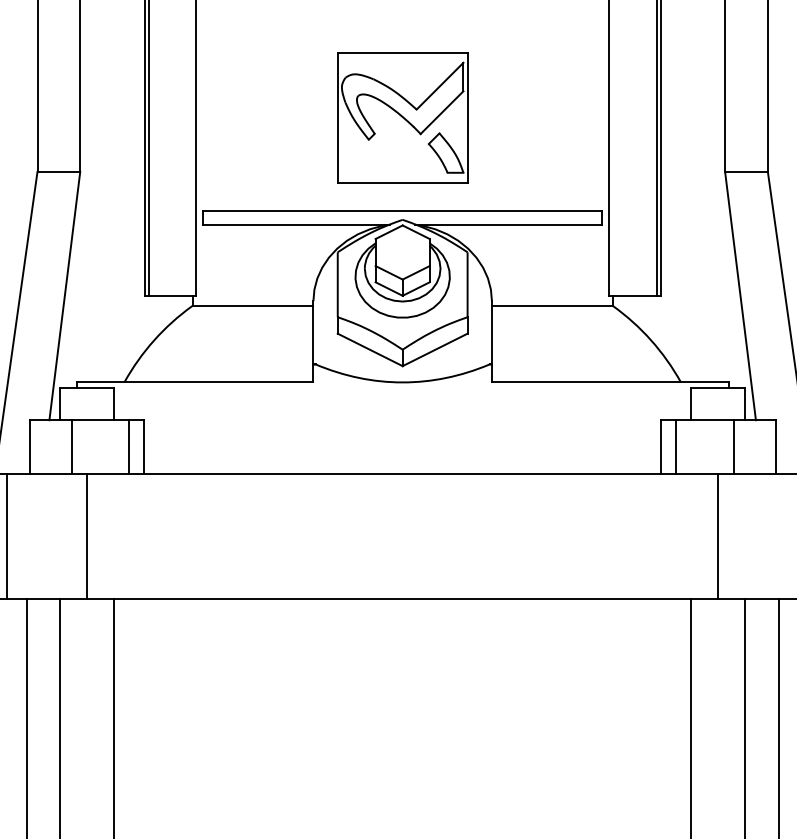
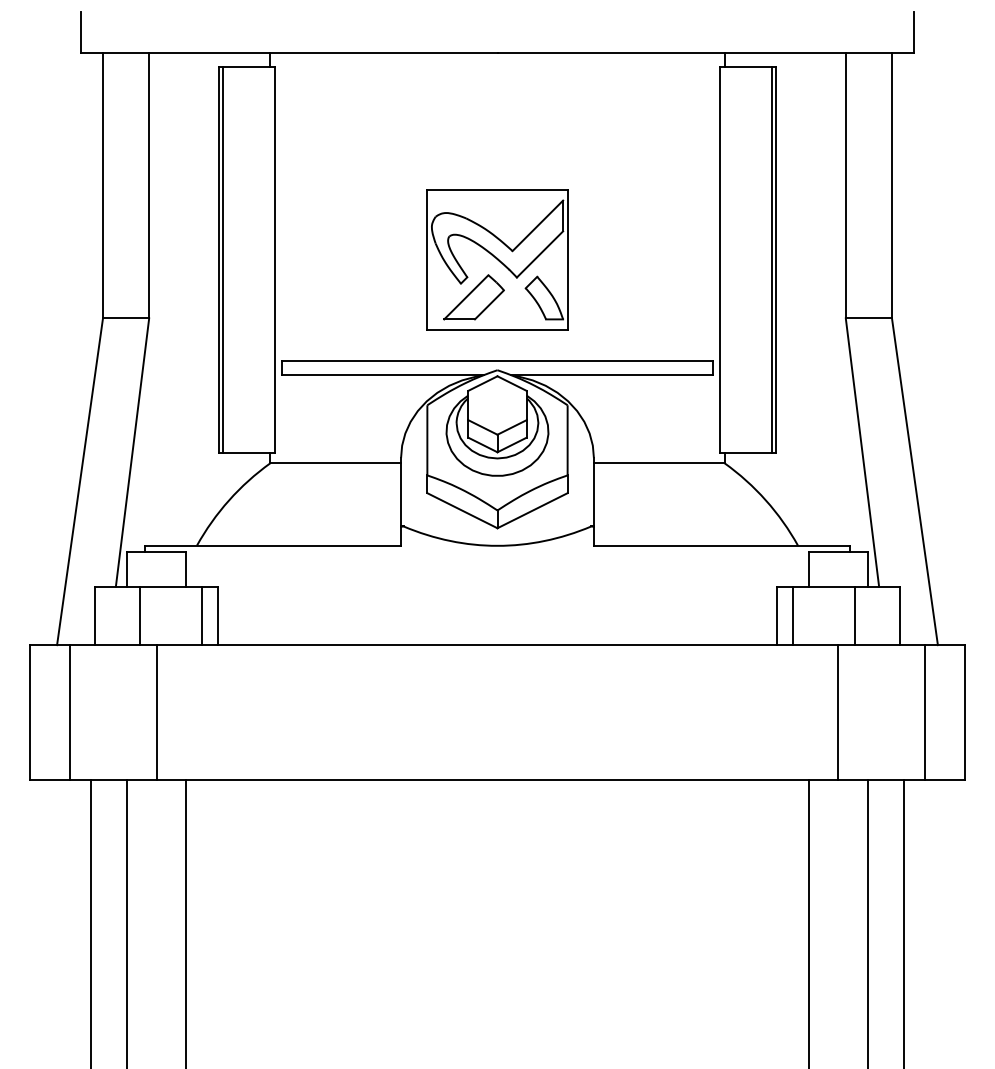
part: (380, 152) -> (473, 297), added

